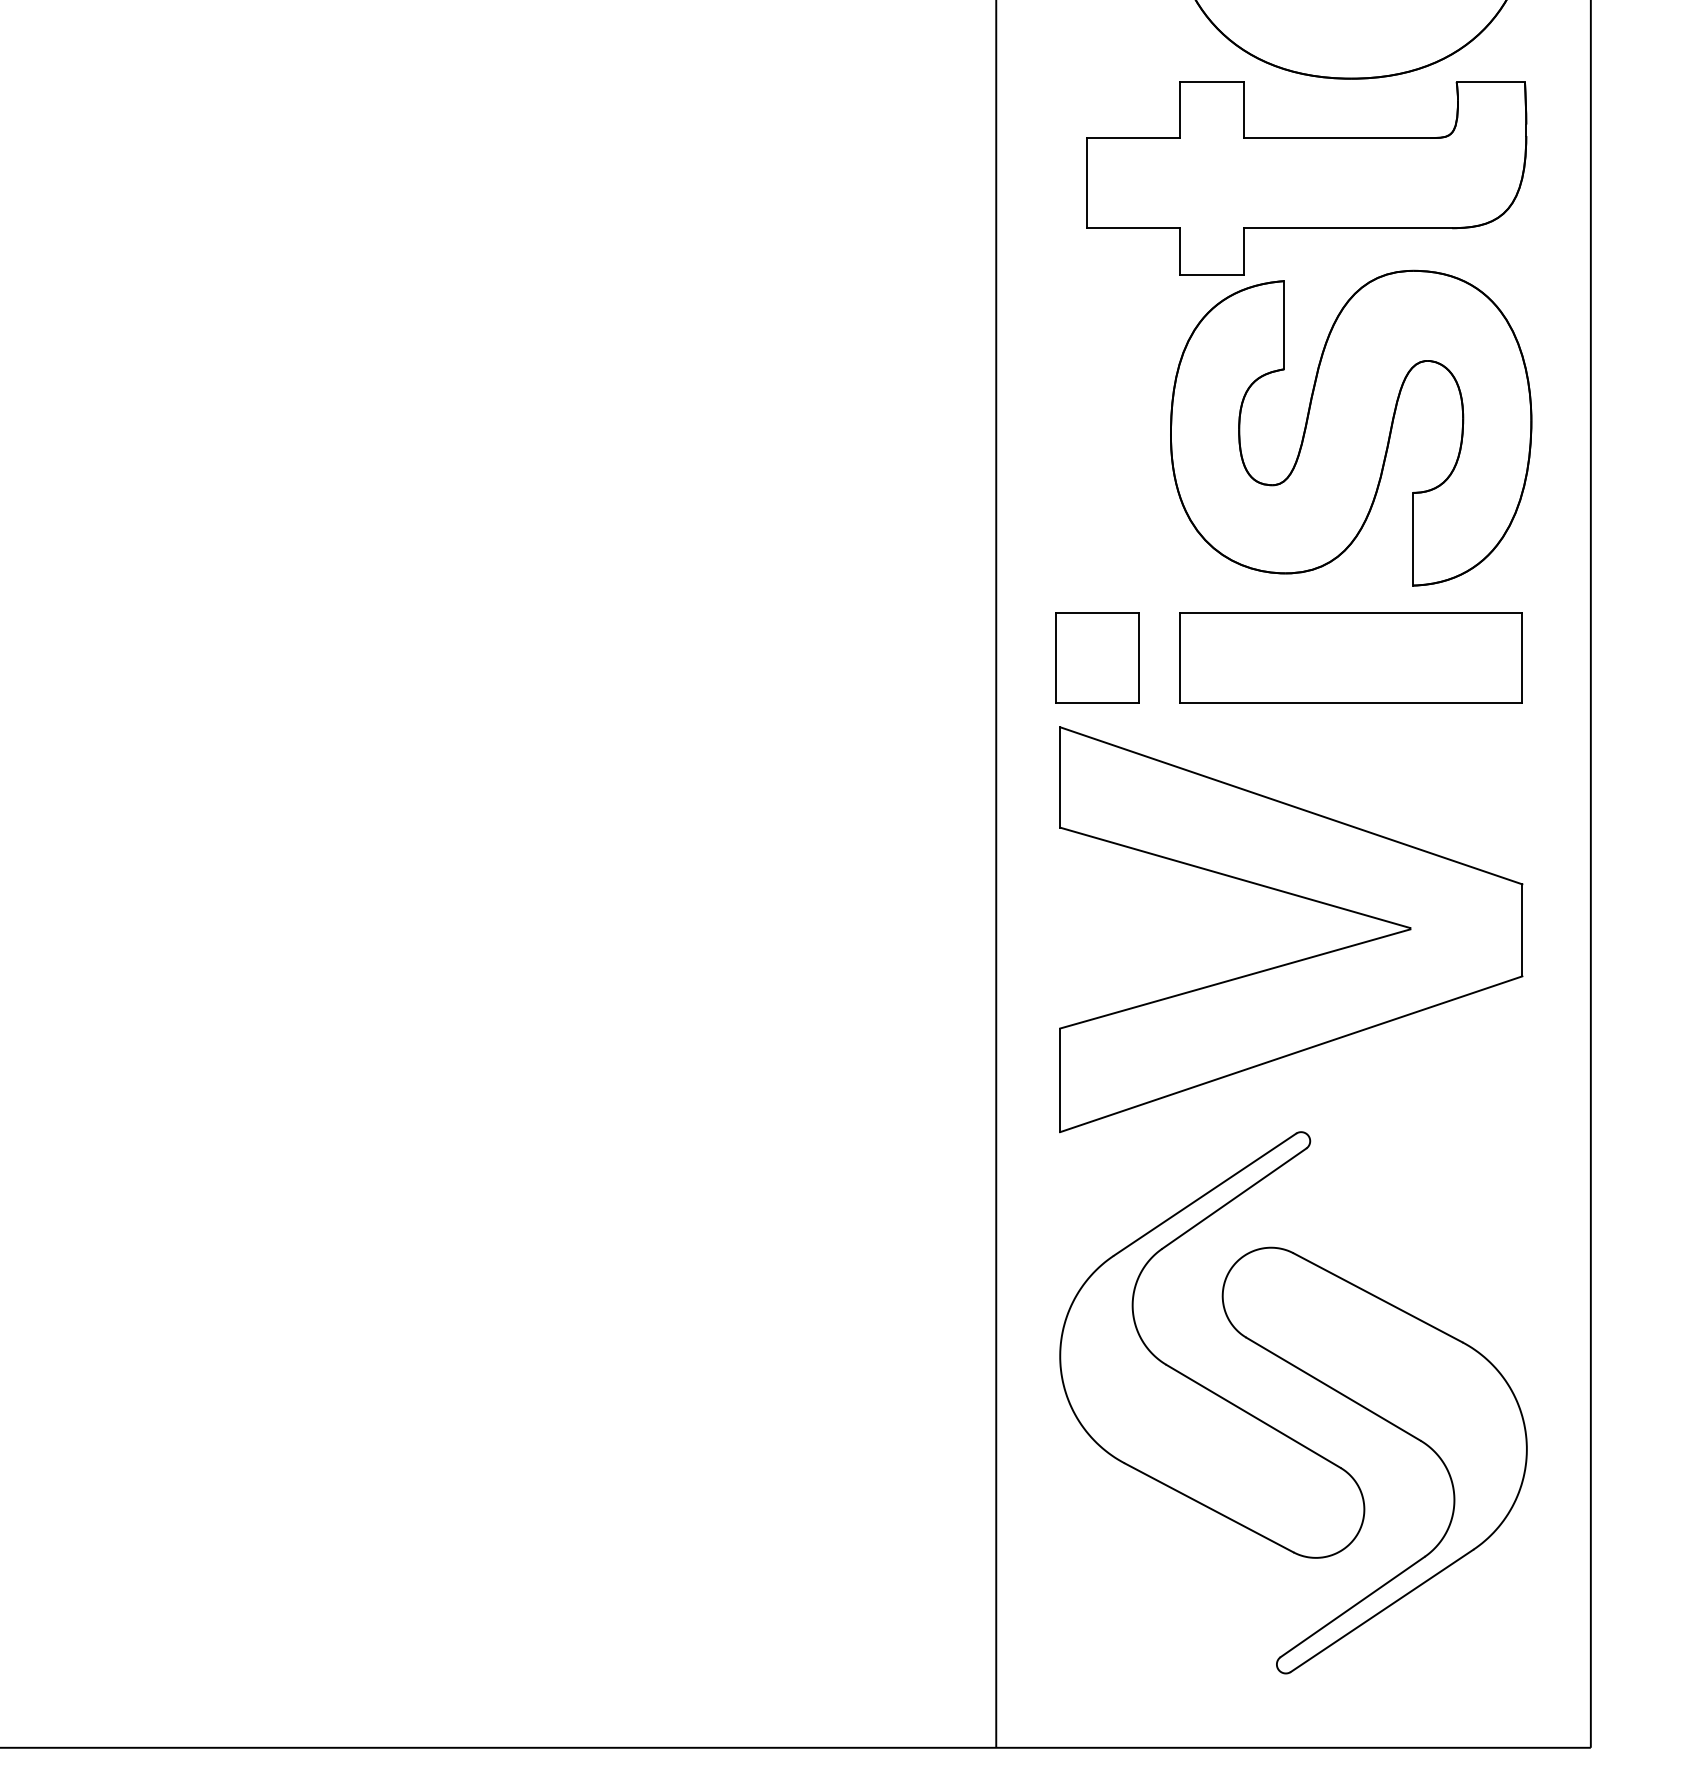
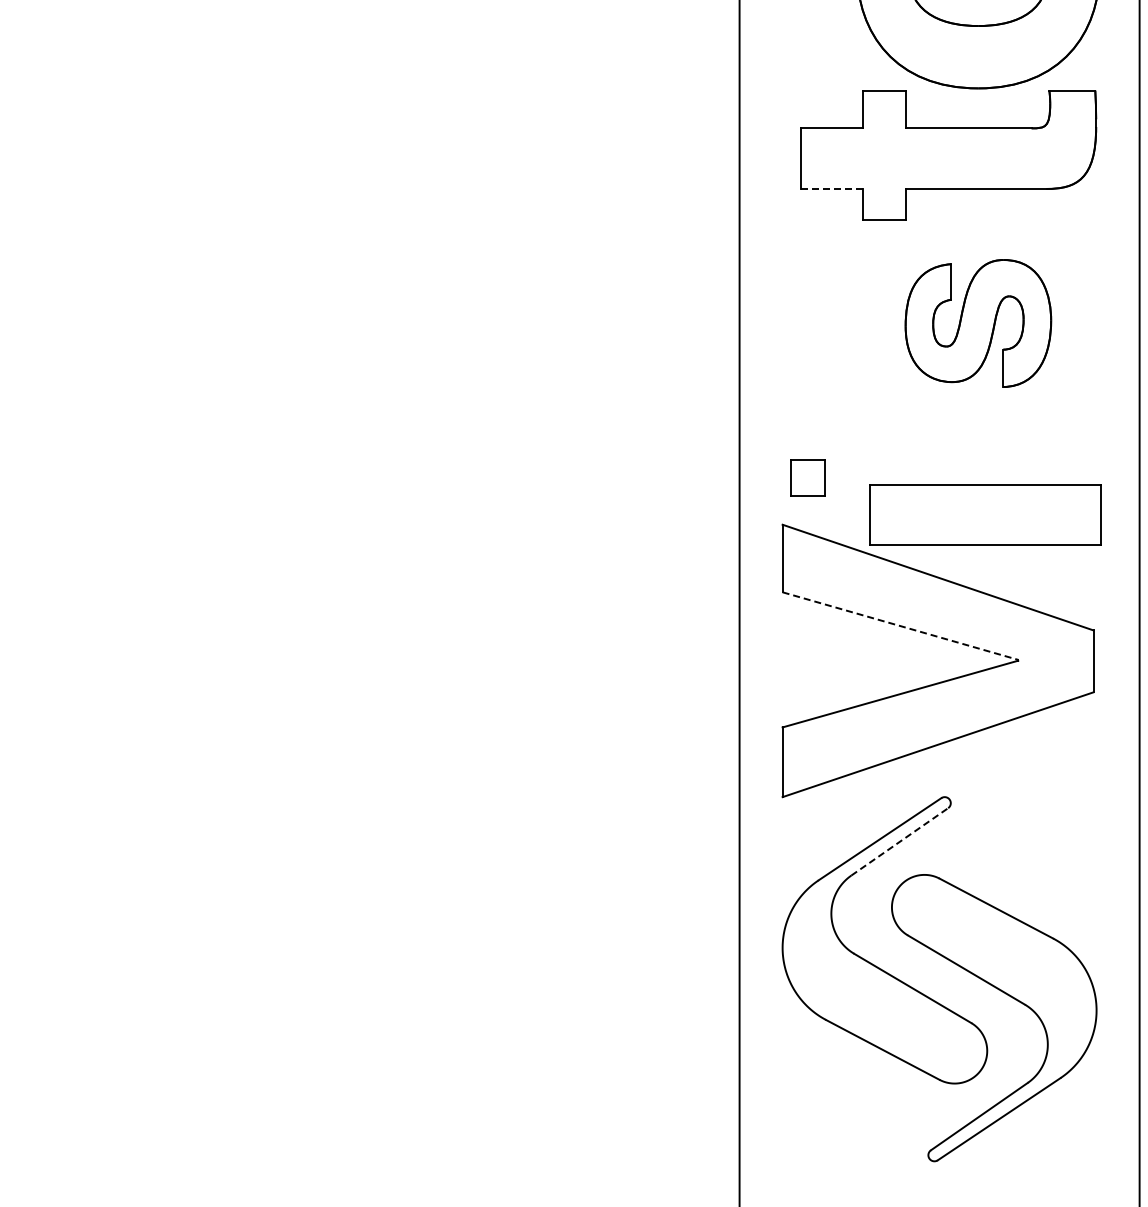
line: (1134, 227) -> (832, 188), solid -> dashed
part: (1351, 428) -> (978, 323), size x0.6
part: (1097, 657) -> (807, 477), size x0.6
part: (1351, 657) -> (985, 514), moved
line: (1235, 878) -> (900, 626), solid -> dashed
line: (1235, 1198) -> (900, 841), solid -> dashed

